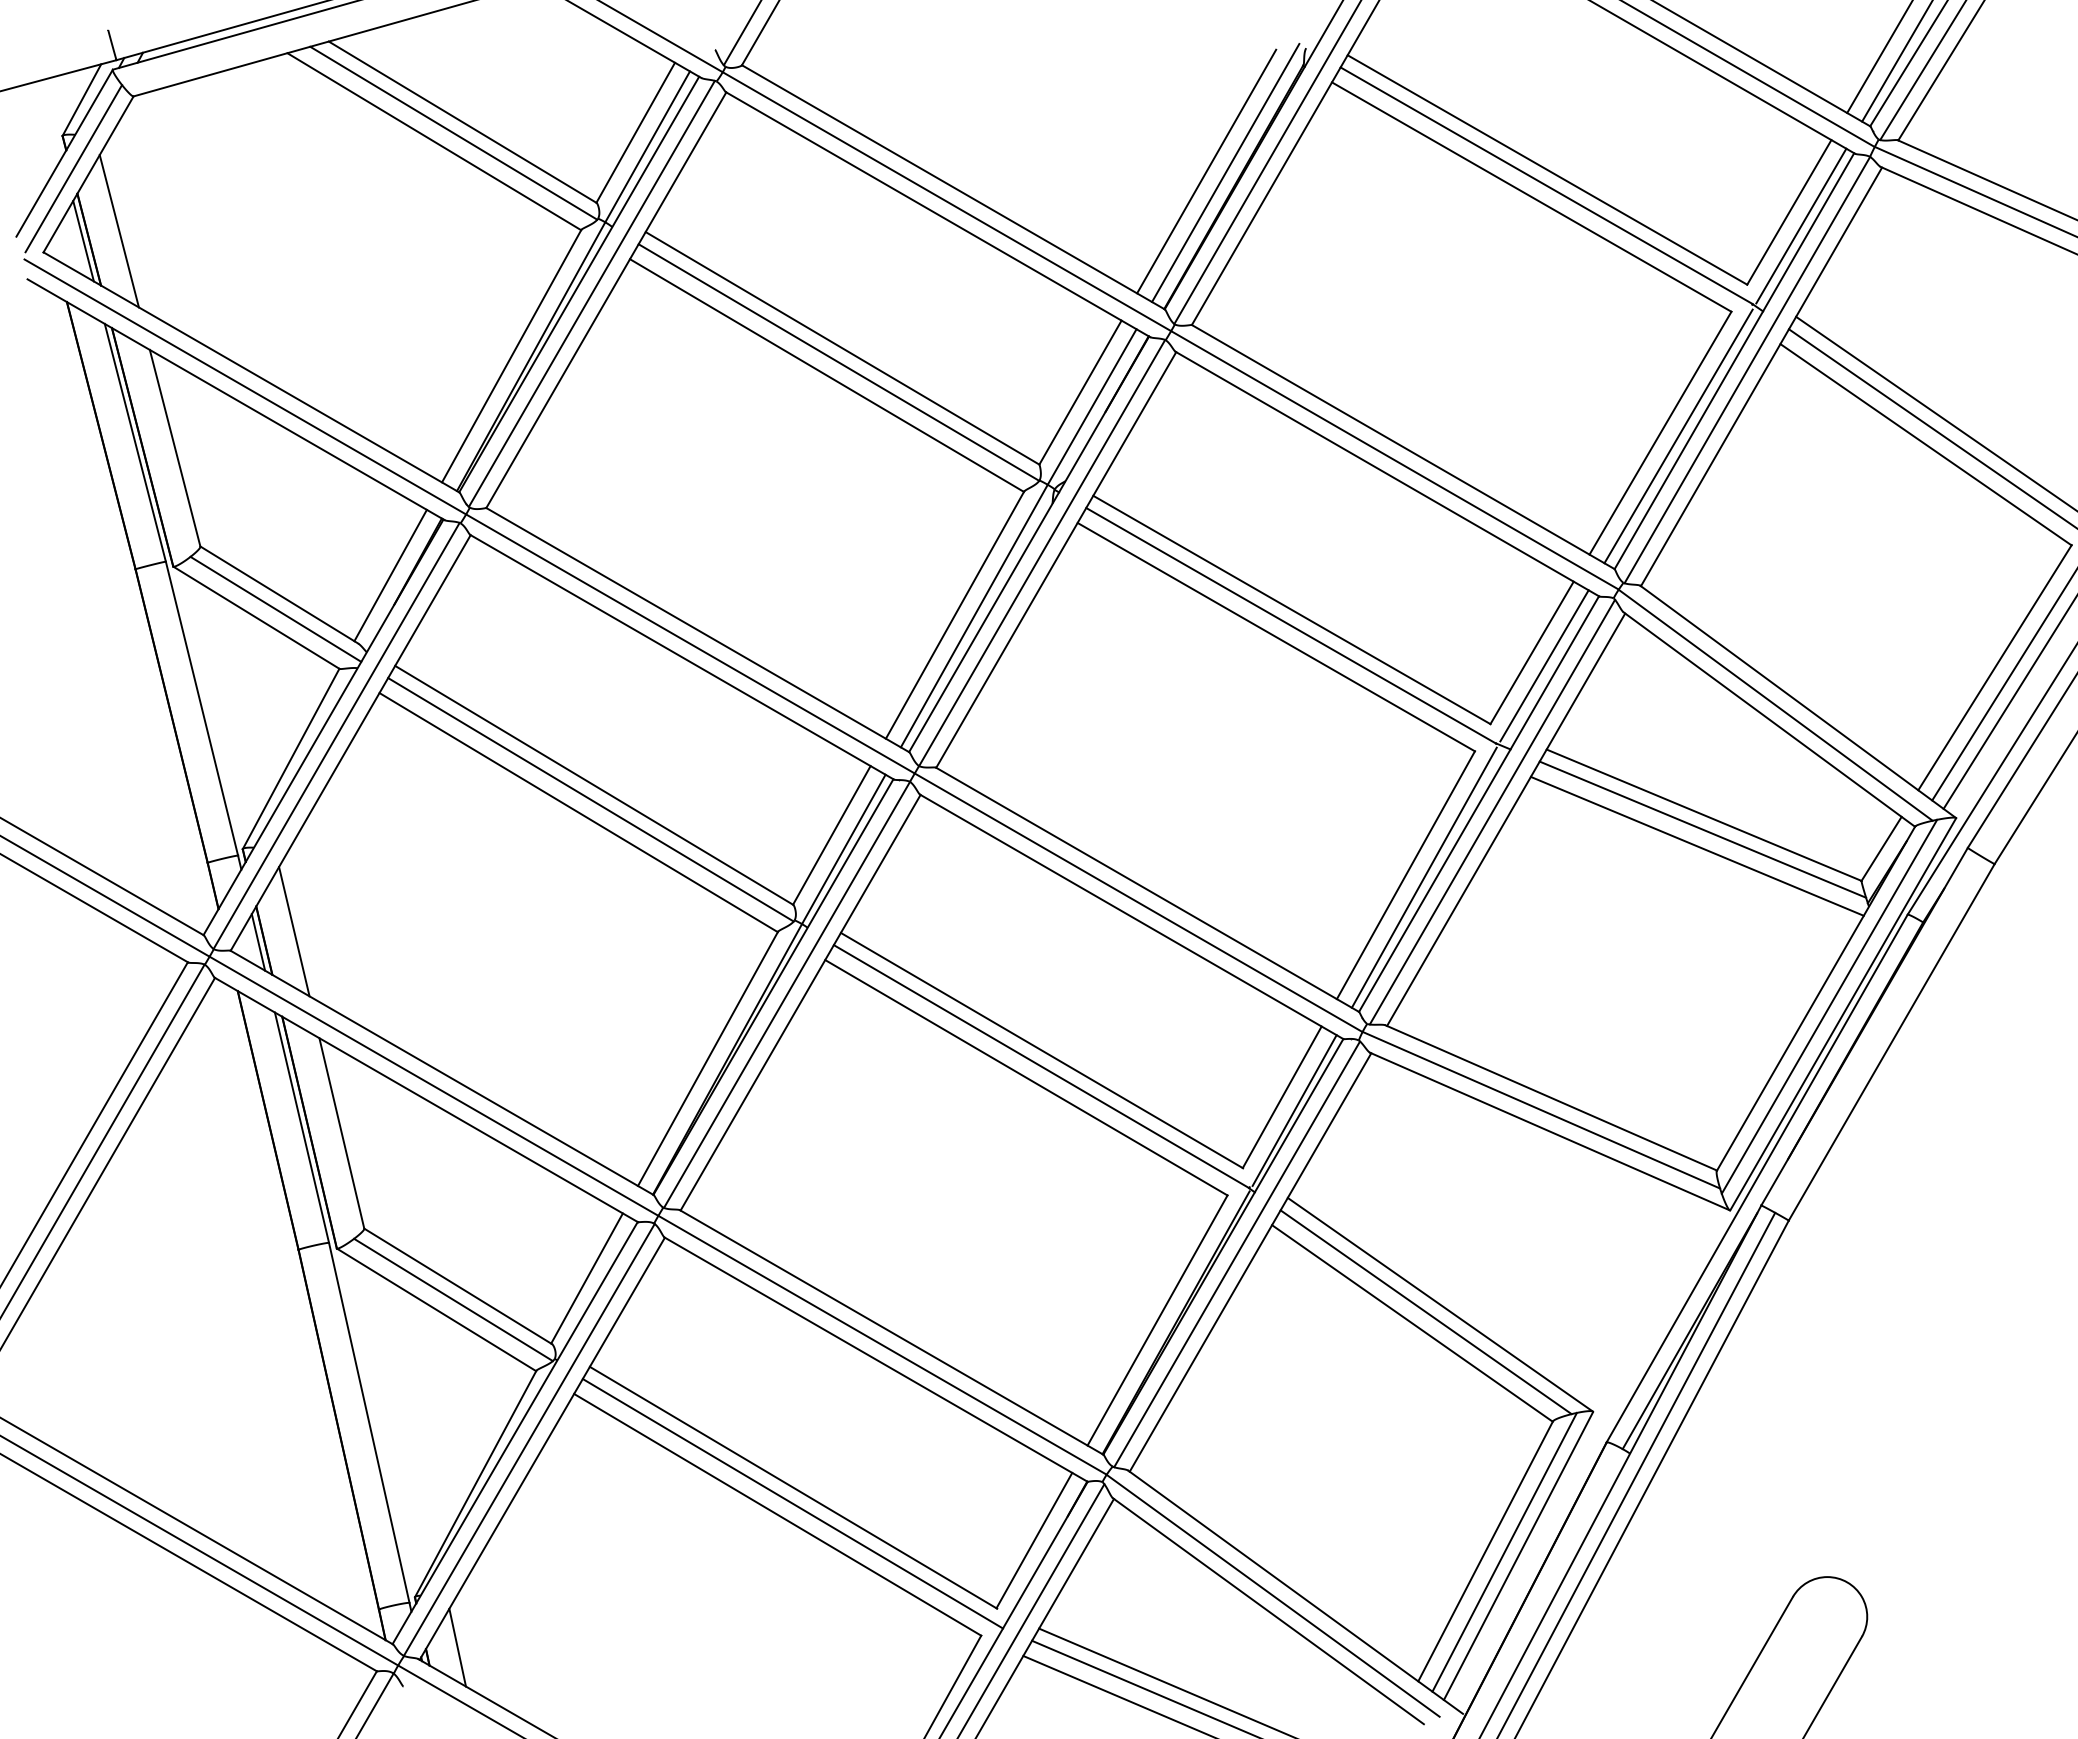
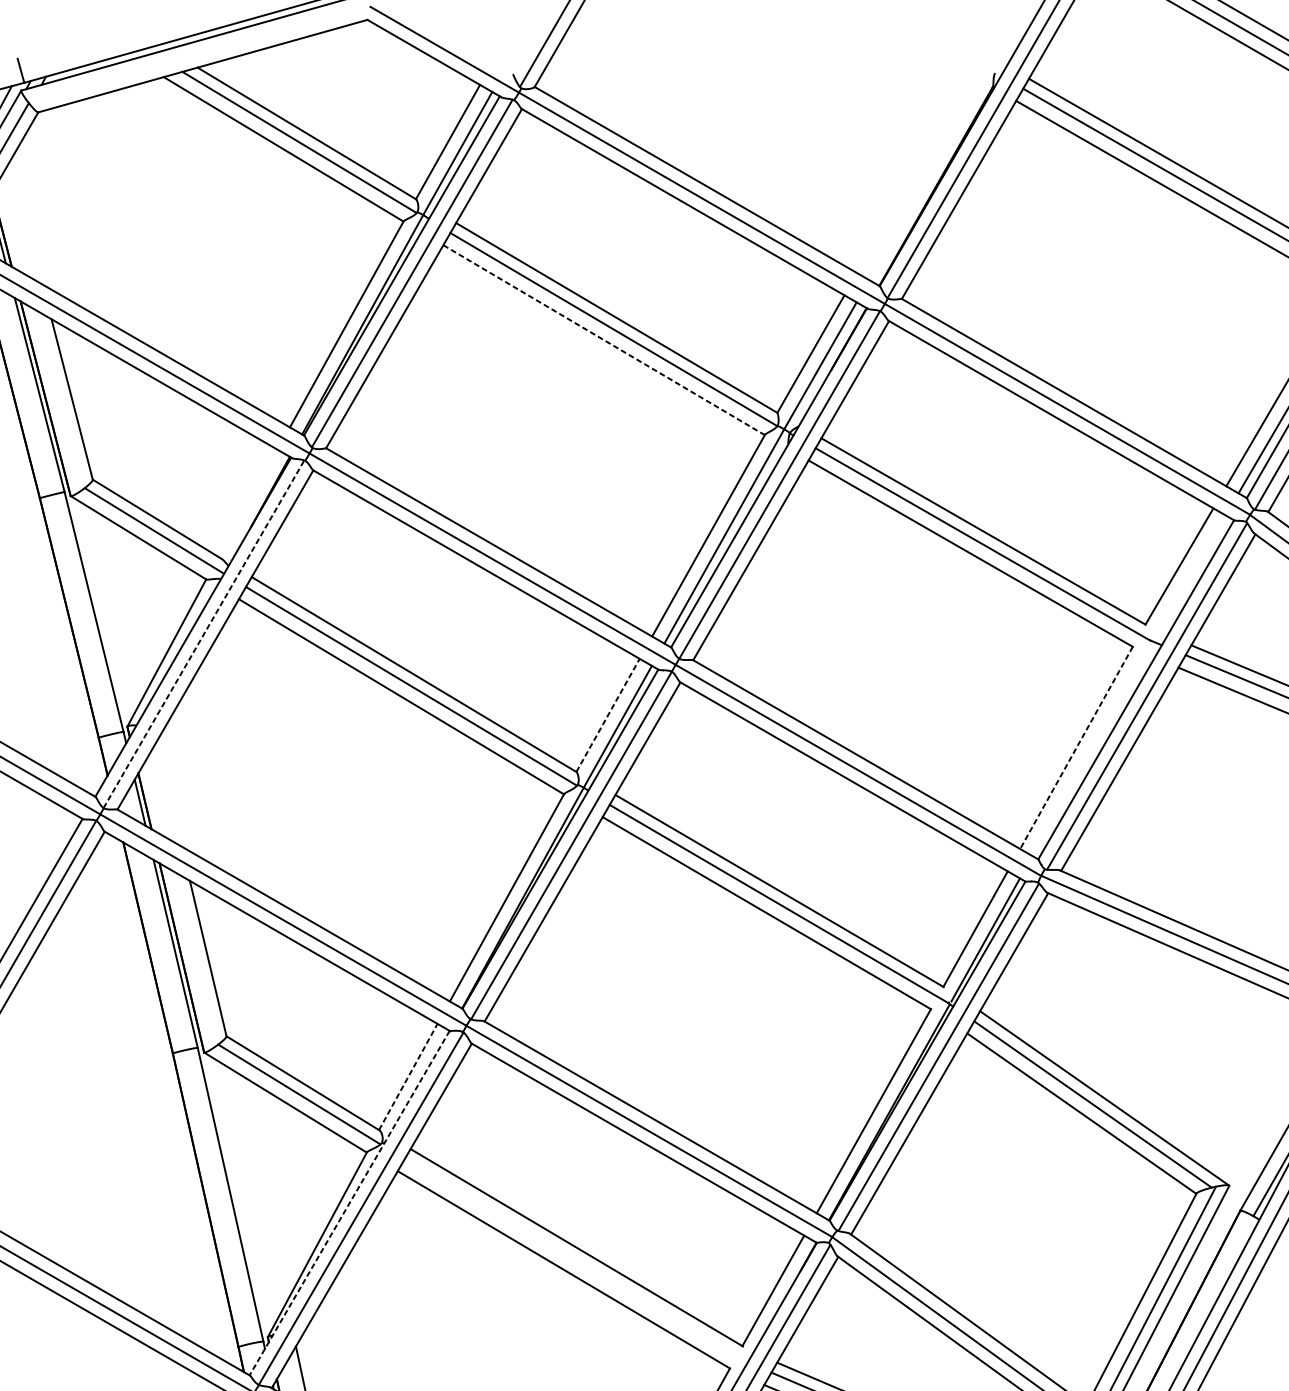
line: (1206, 171) -> (913, 173), removed
line: (1225, 172) -> (929, 174), removed
line: (118, 231) -> (25, 222), removed
line: (826, 375) -> (603, 340), solid -> dashed
line: (390, 575) -> (247, 503), removed
line: (1544, 665) -> (1189, 576), removed
line: (336, 735) -> (203, 633), solid -> dashed
line: (832, 834) -> (608, 714), solid -> dashed
line: (1405, 875) -> (1076, 748), solid -> dashed
line: (1423, 877) -> (1090, 749), removed
line: (294, 931) -> (169, 793), removed
line: (587, 1278) -> (408, 1076), solid -> dashed
line: (514, 1433) -> (349, 1203), solid -> dashed
line: (792, 1503) -> (575, 1260), removed

